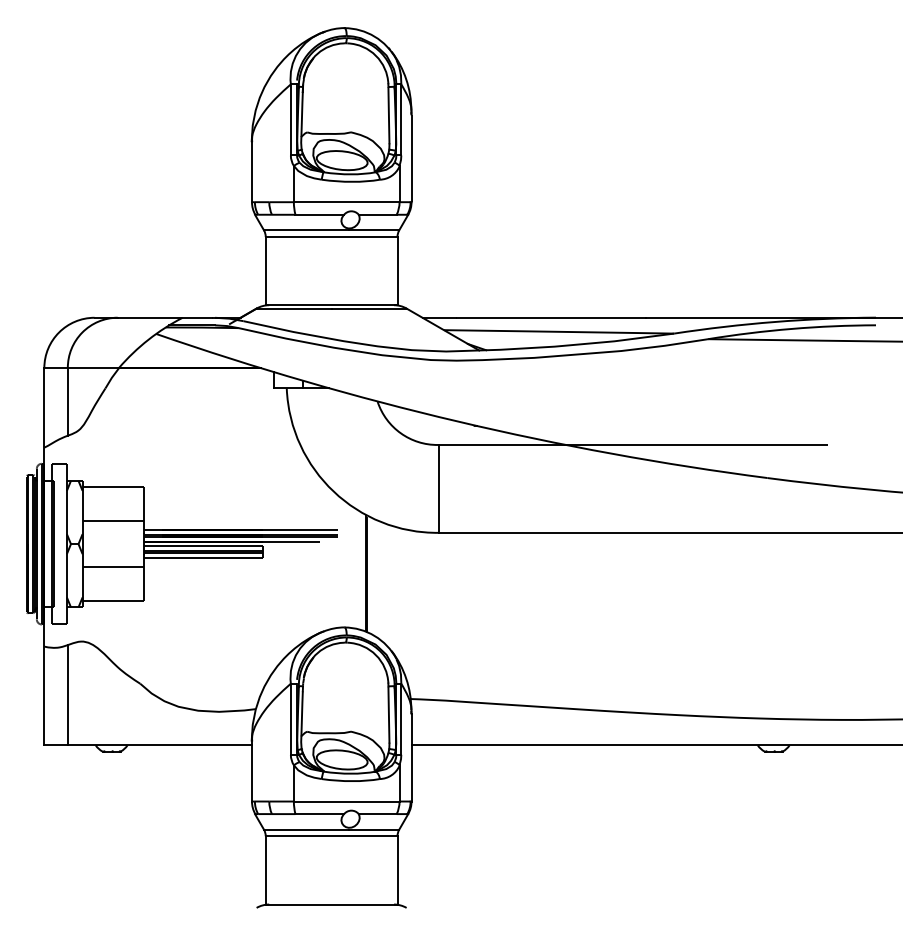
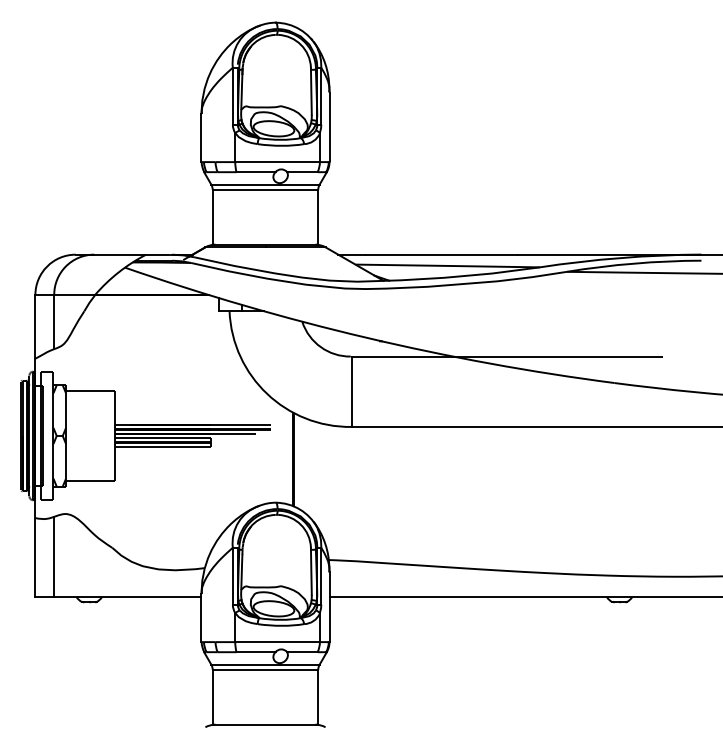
line: (112, 521) -> (89, 417), removed
line: (112, 566) -> (89, 453), removed

